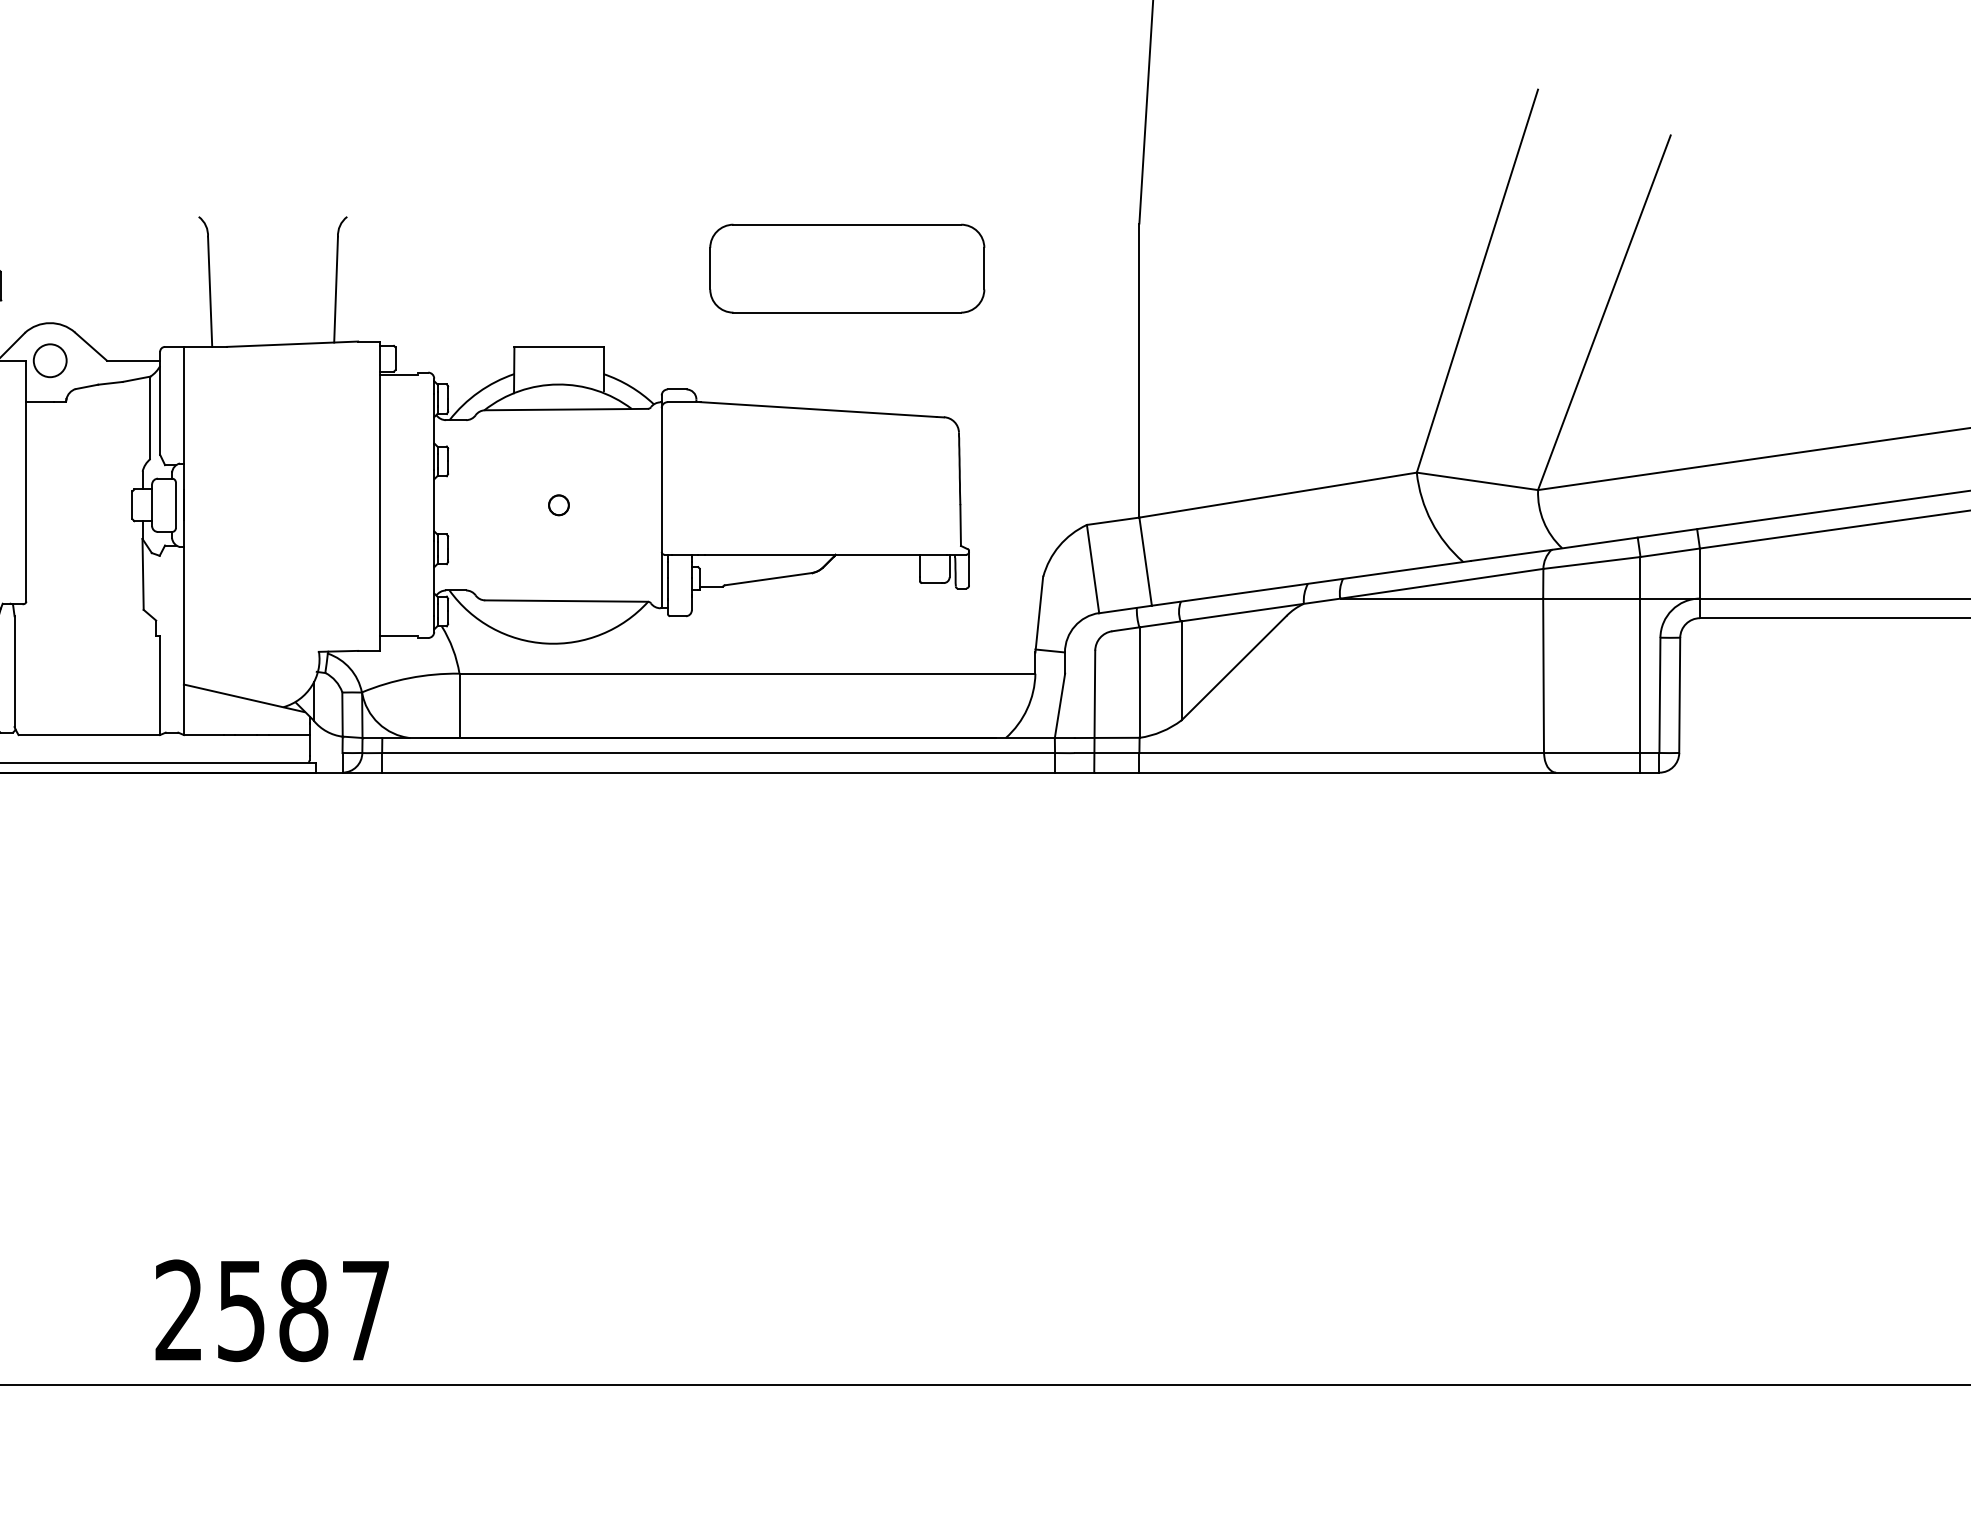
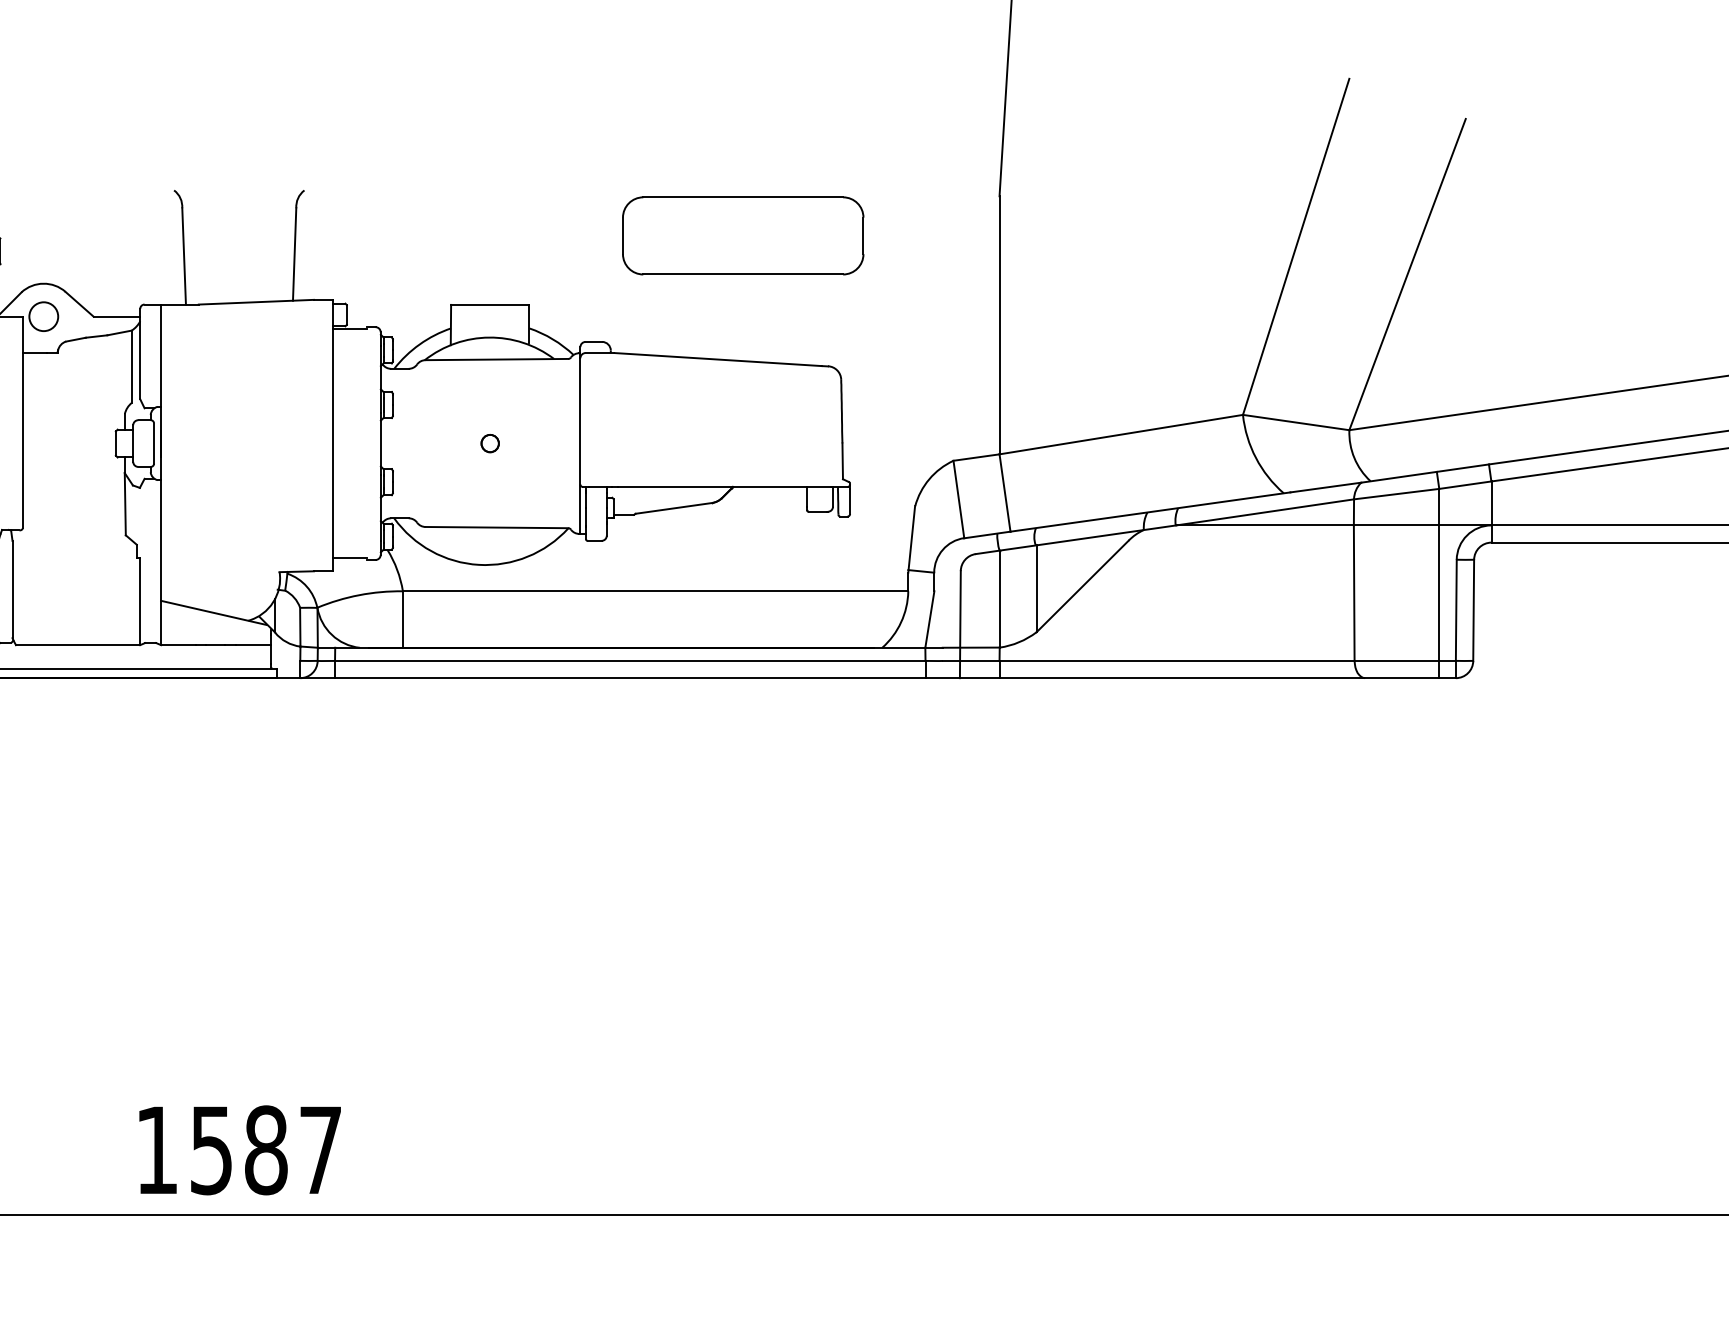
text: (178, 1309) -> (156, 1149), 2587 -> 1587

